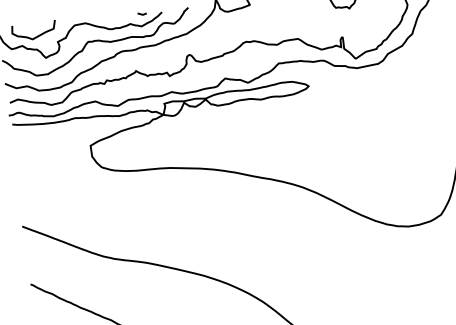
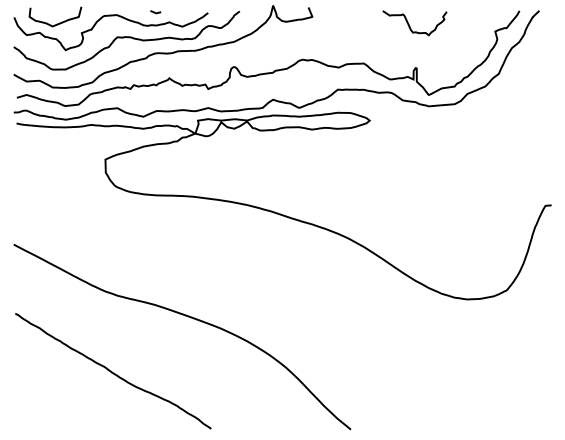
line: (142, 14) -> (155, 12), moved

